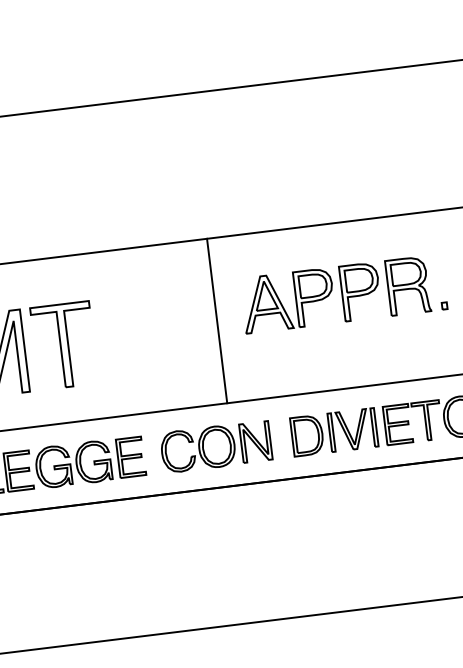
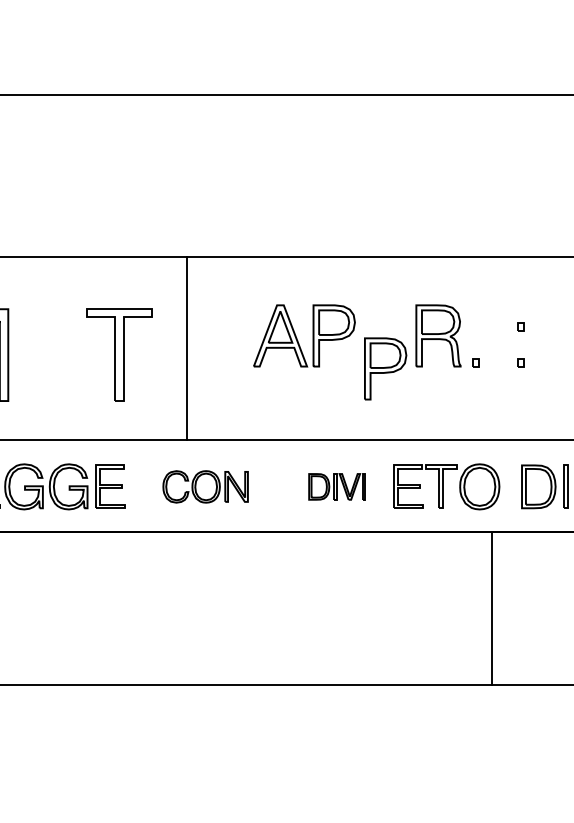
part: (360, 291) -> (385, 368), moved
line: (216, 320) -> (186, 348), moved
part: (64, 345) -> (119, 354), moved
part: (333, 432) -> (336, 486), size x0.6
part: (216, 446) -> (205, 486), size x0.7

